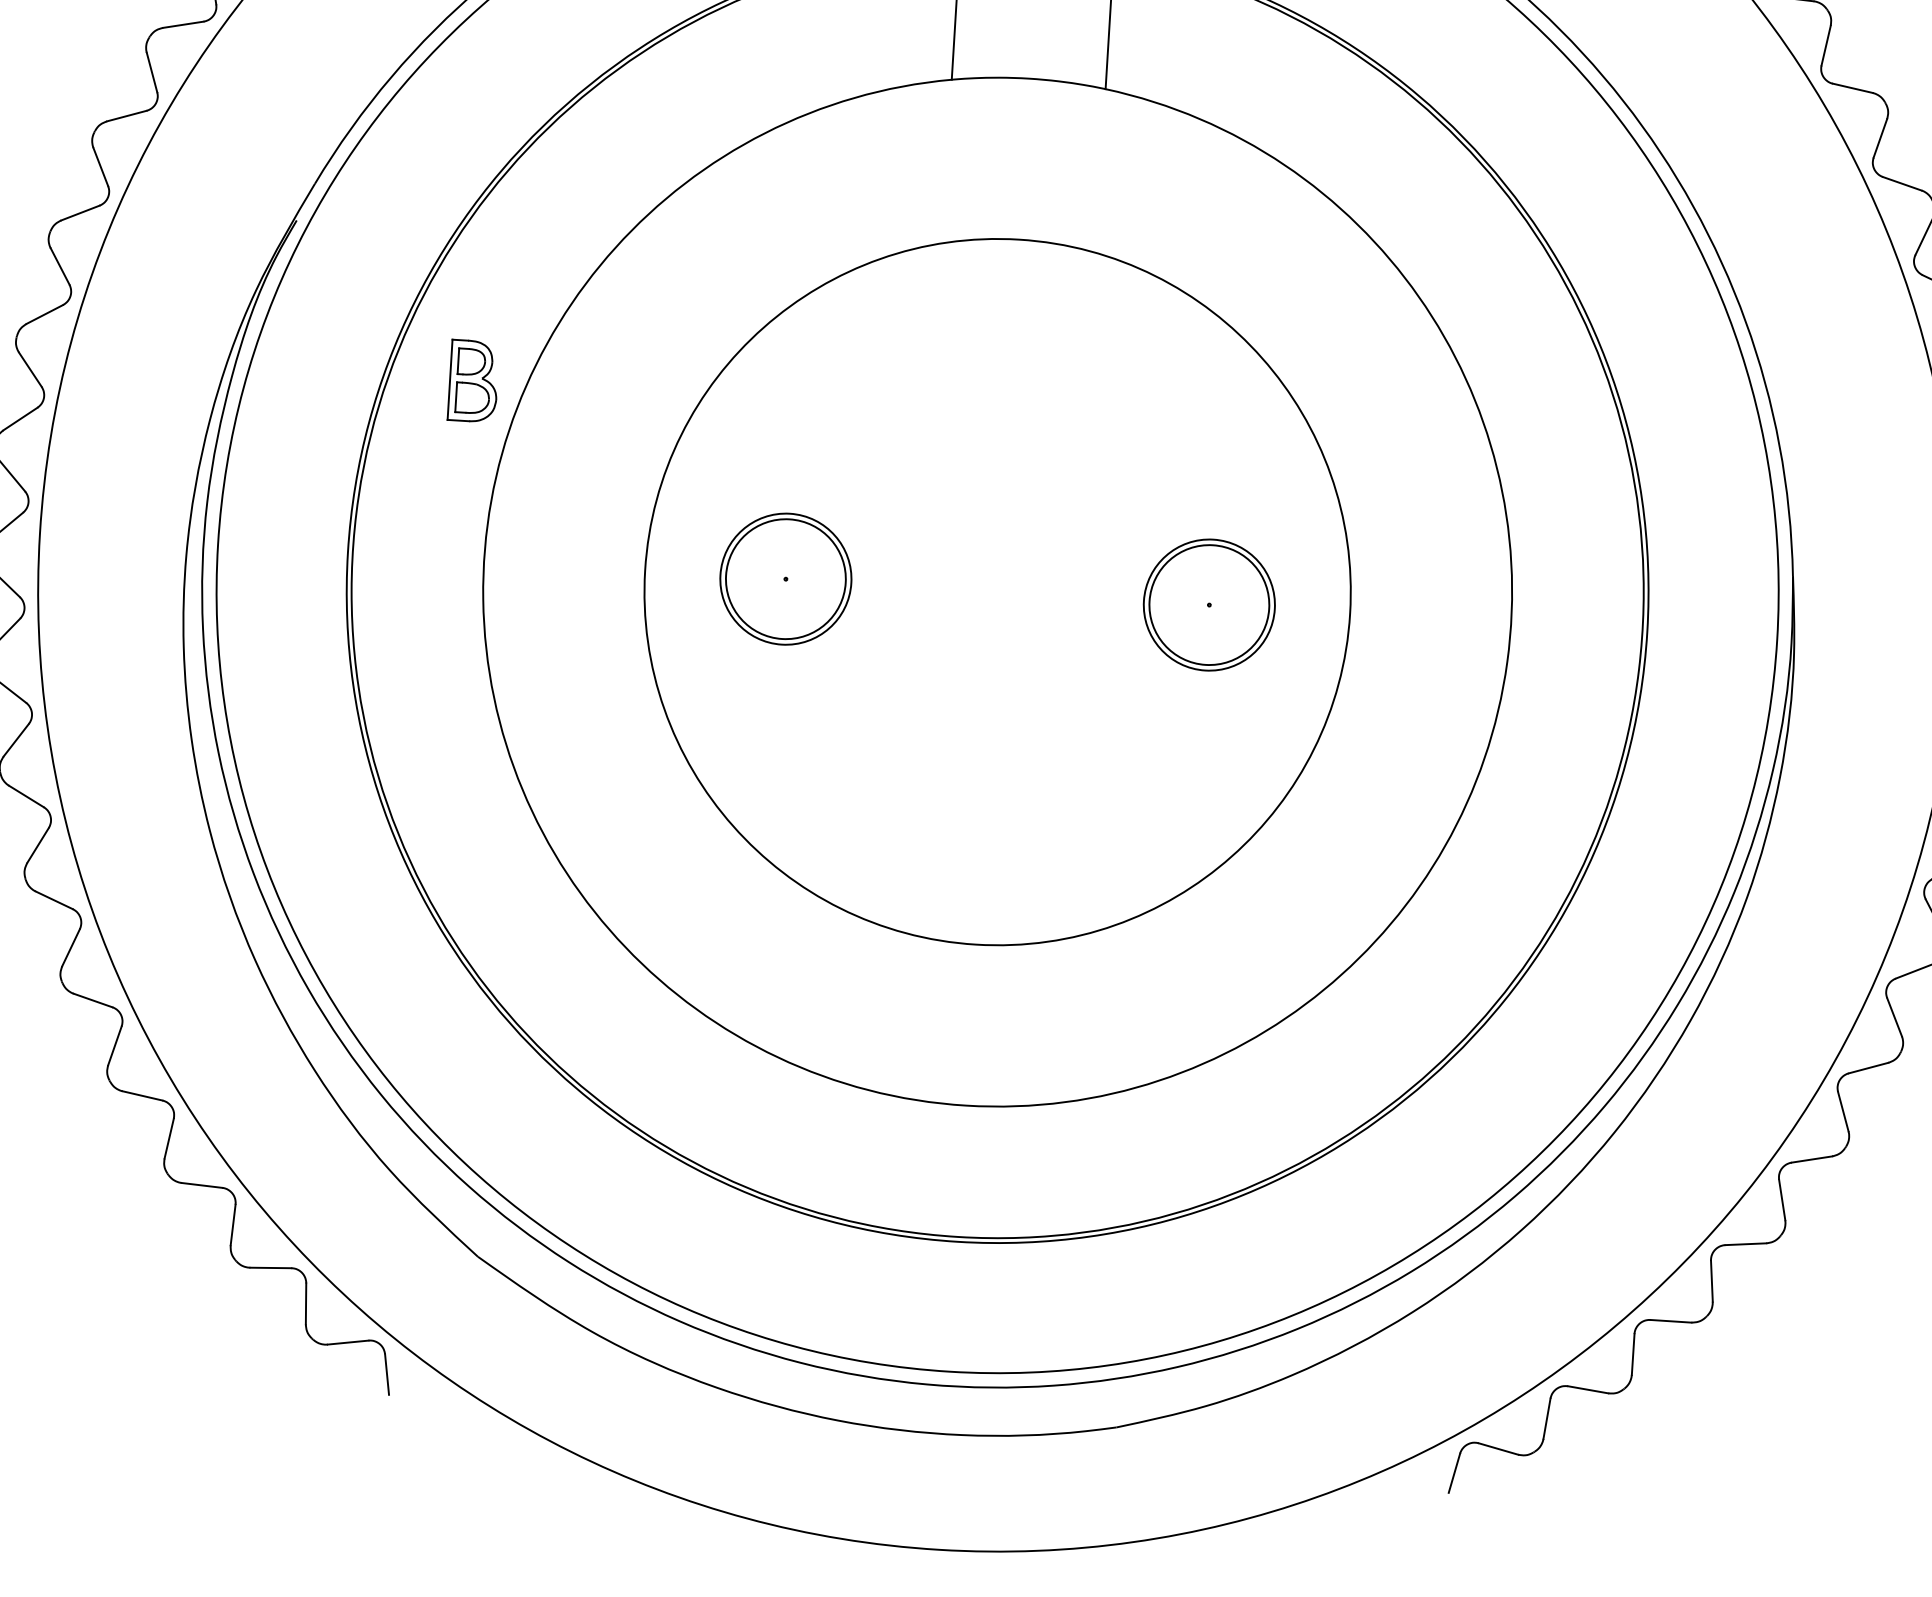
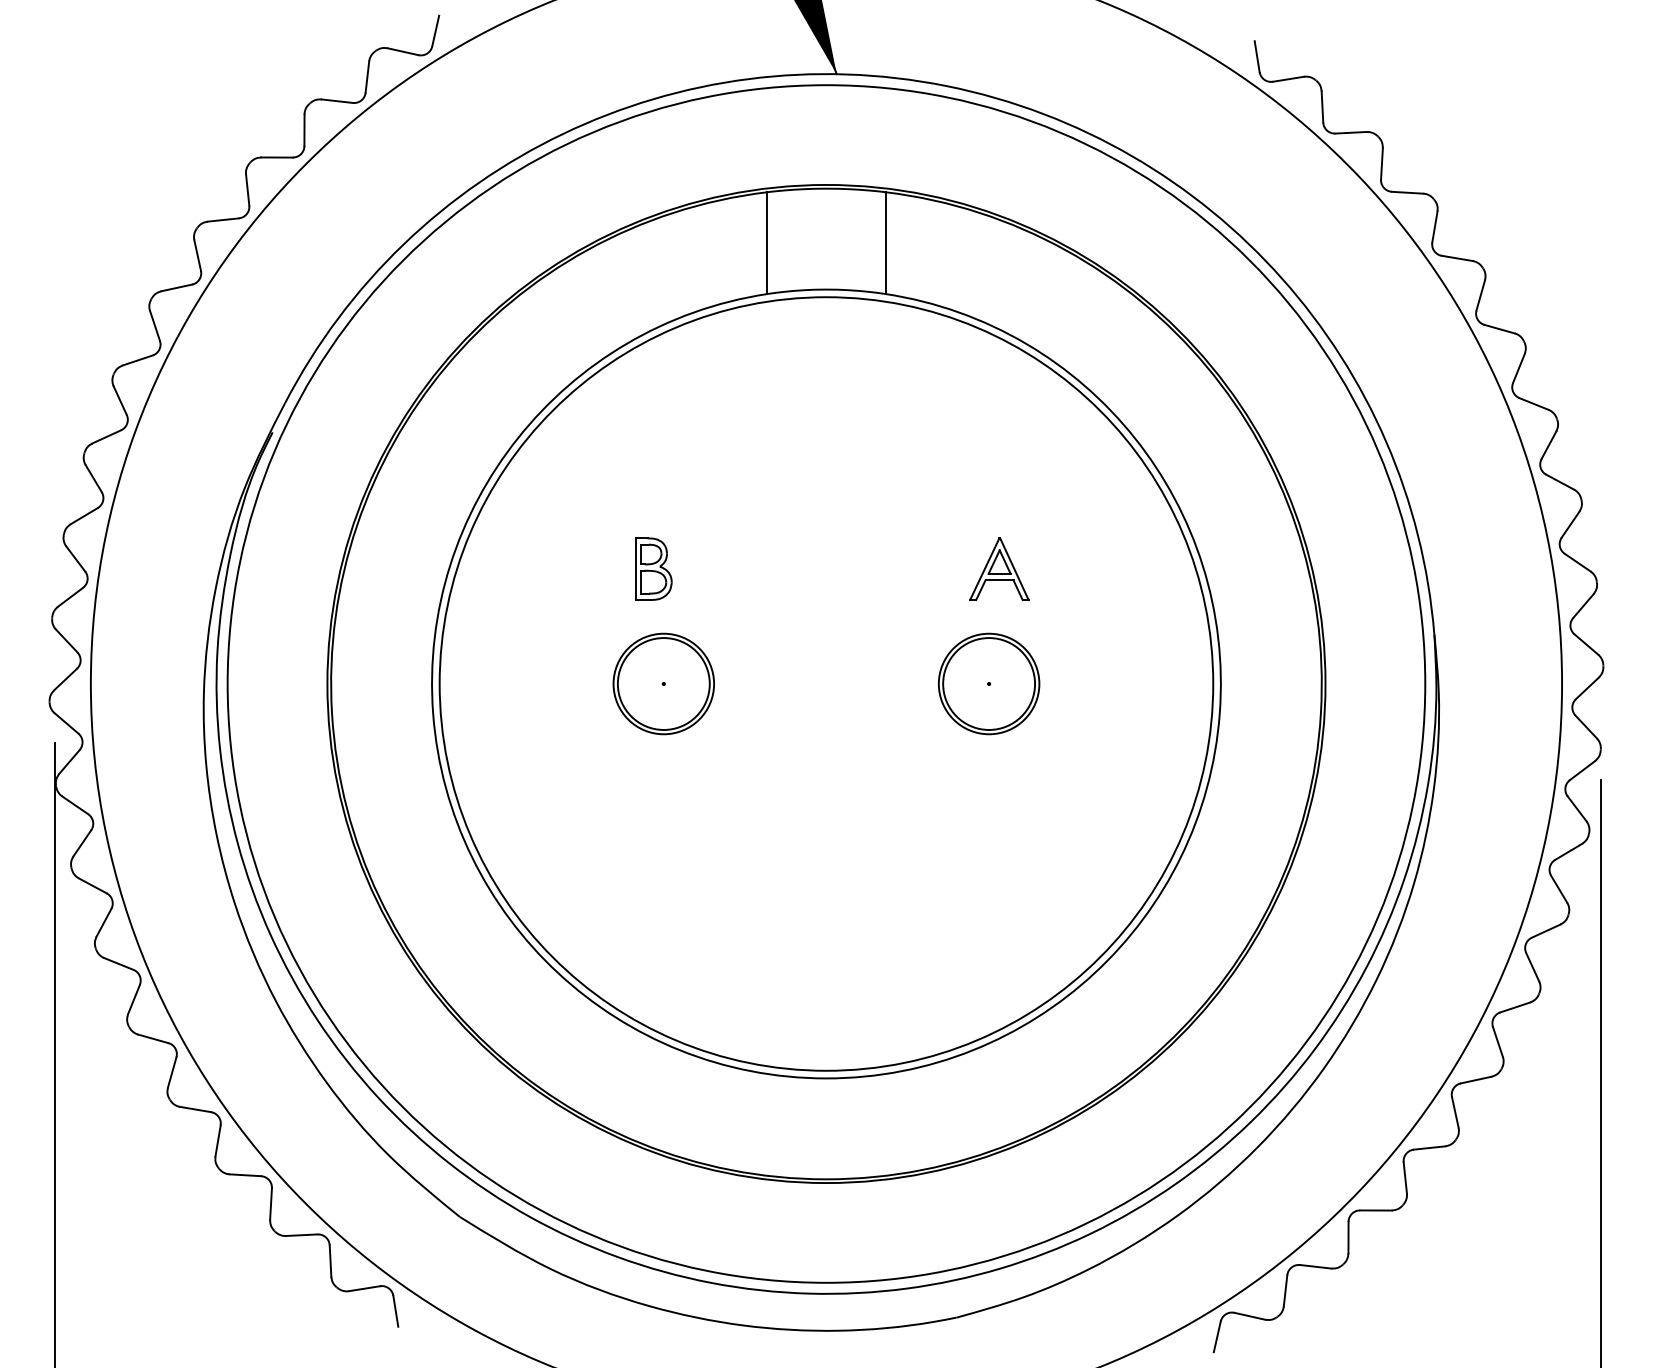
part: (473, 380) -> (653, 568), moved
part: (1232, 455) -> (999, 568), added
circle: (997, 591) -> (826, 683), size x1.43

